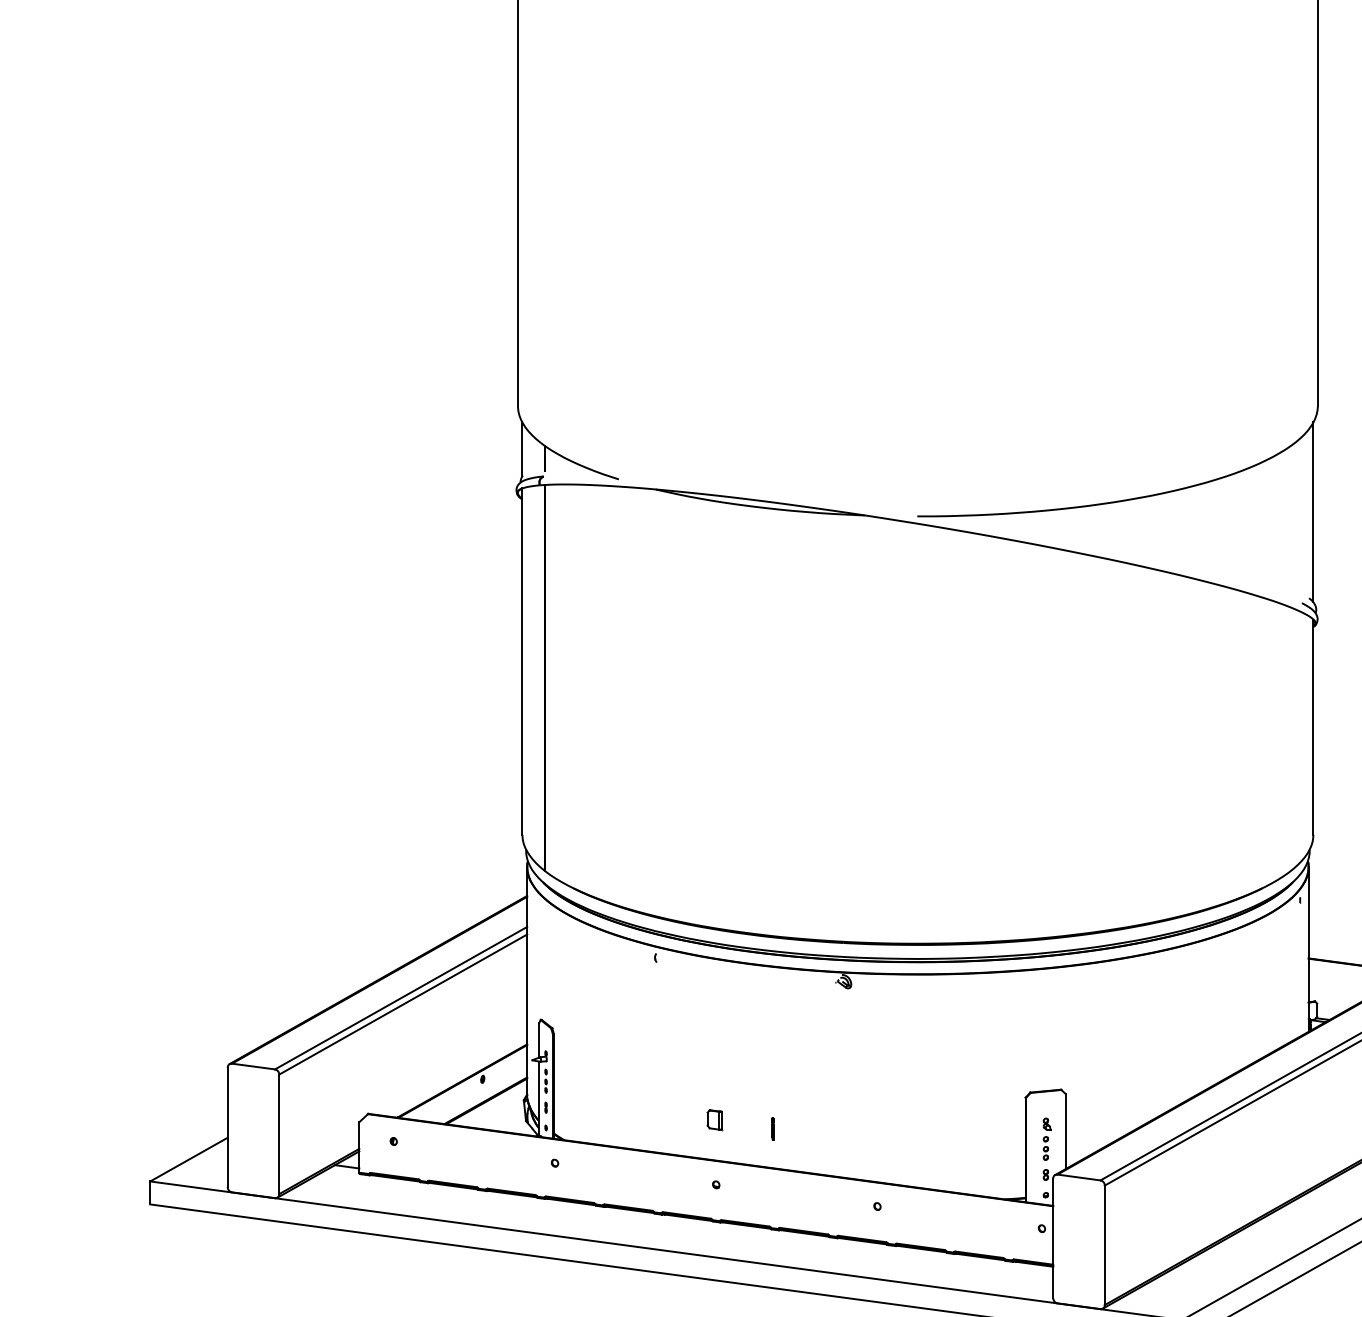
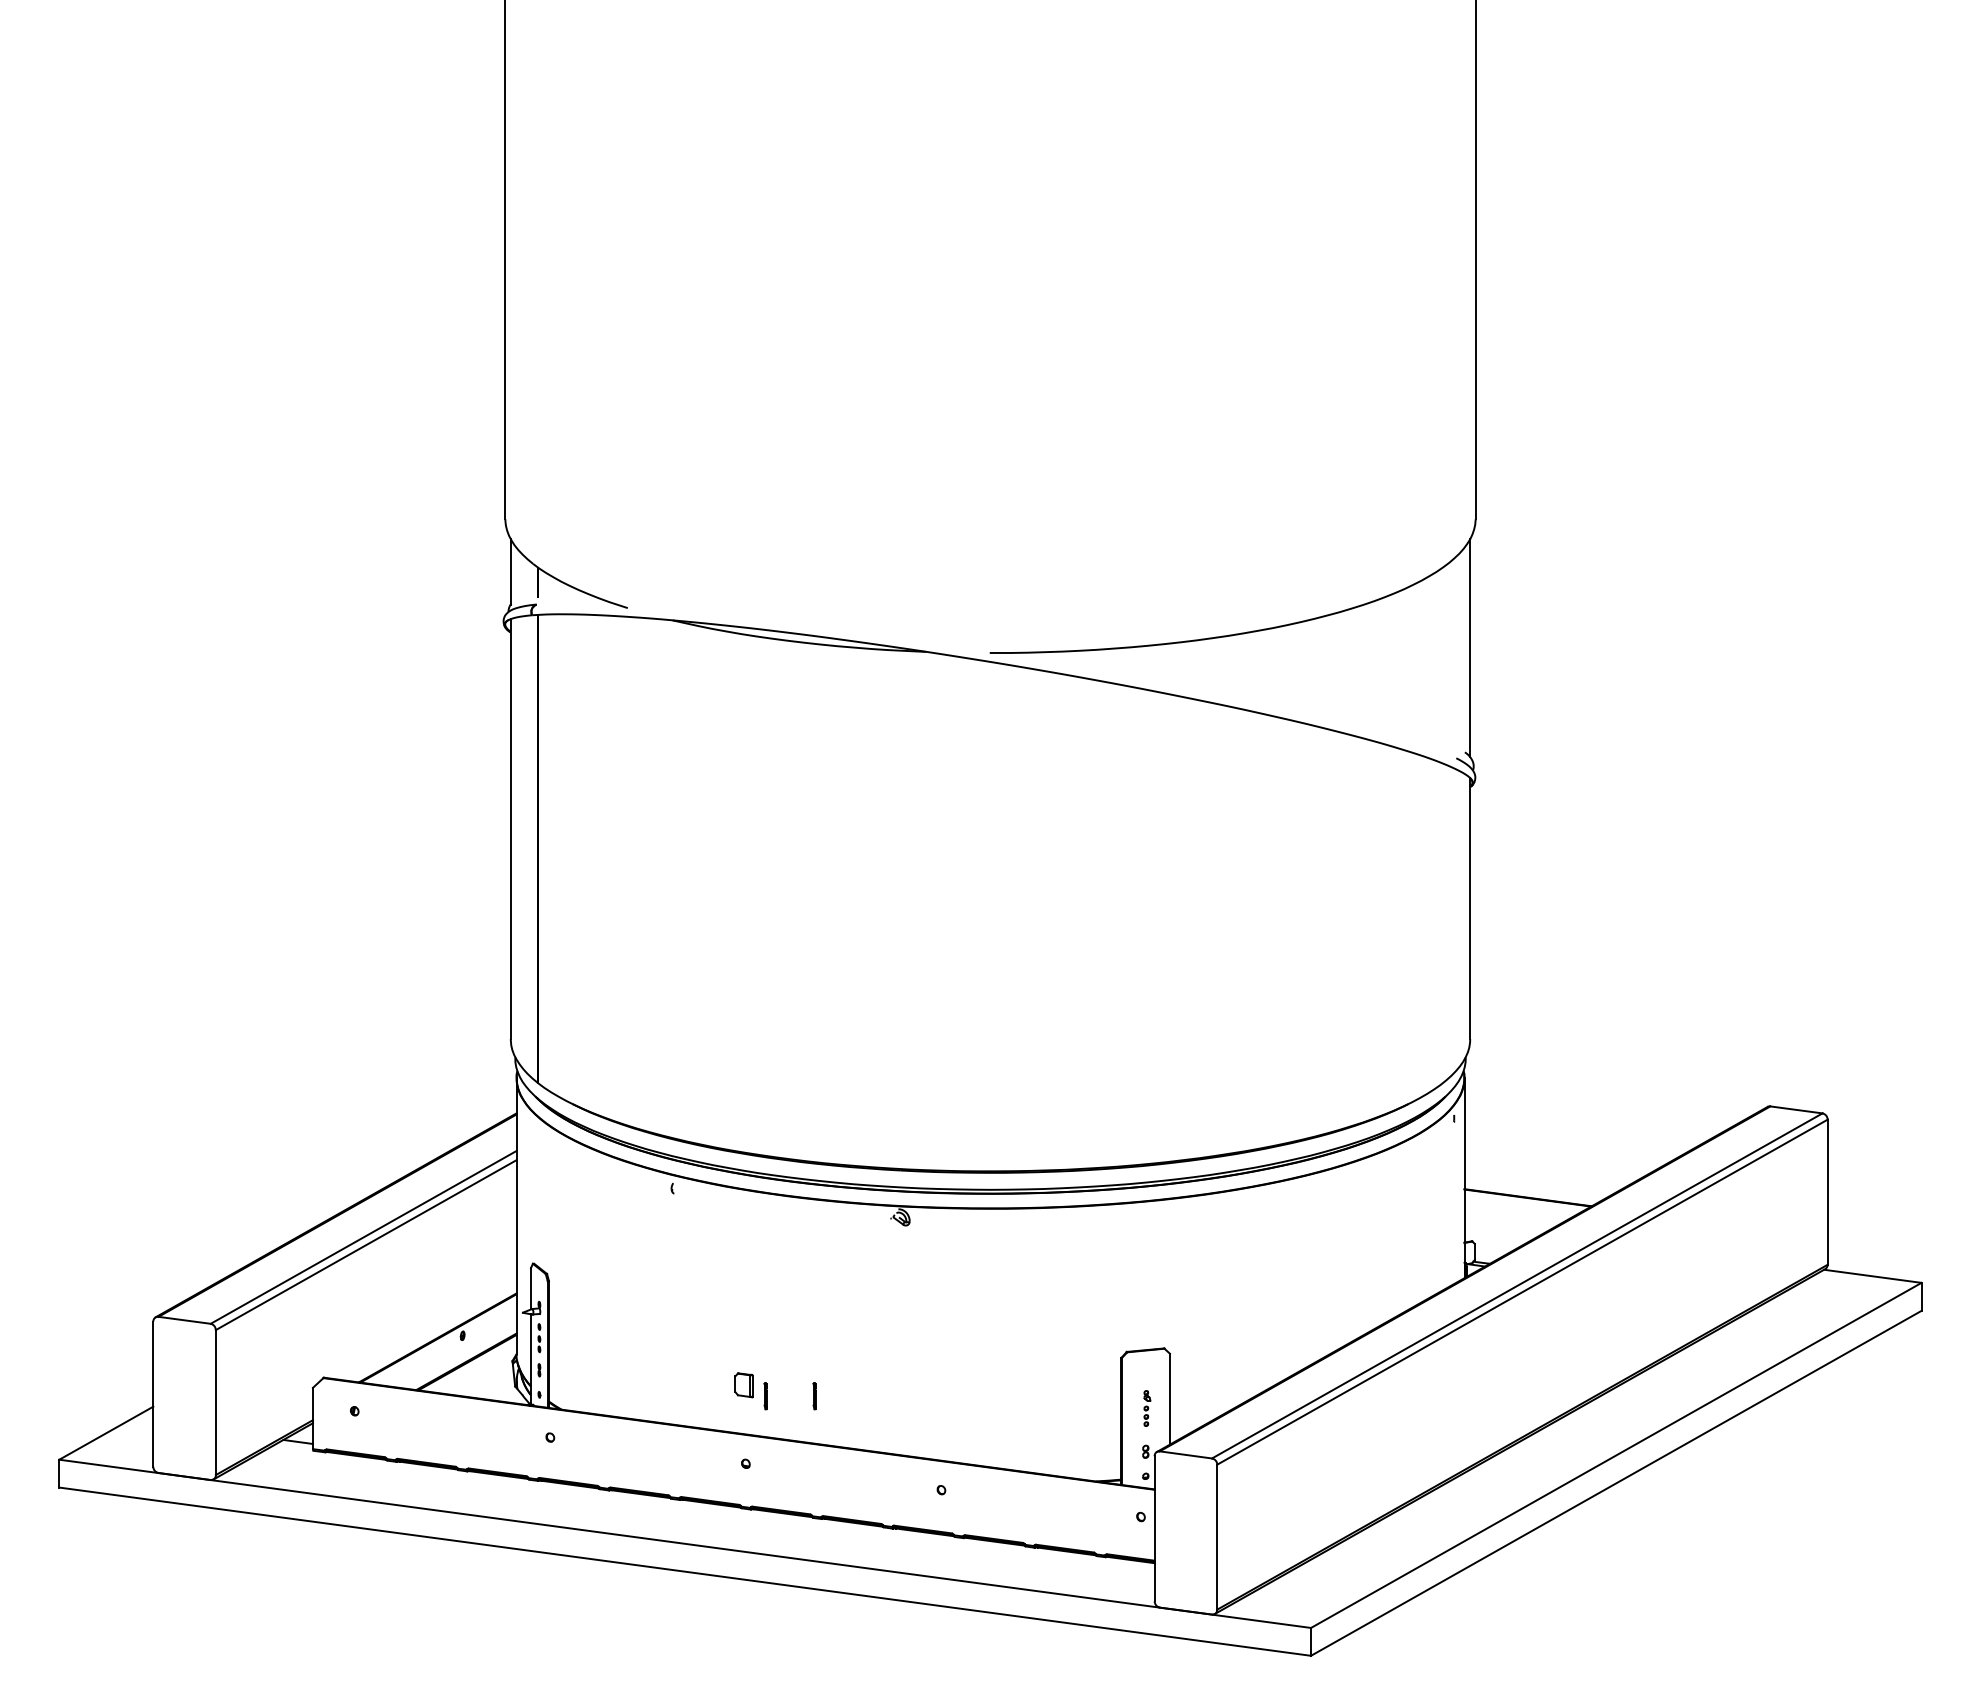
line: (732, 1129) -> (765, 1396), added
part: (1047, 1139) -> (1147, 1408), size x0.7

